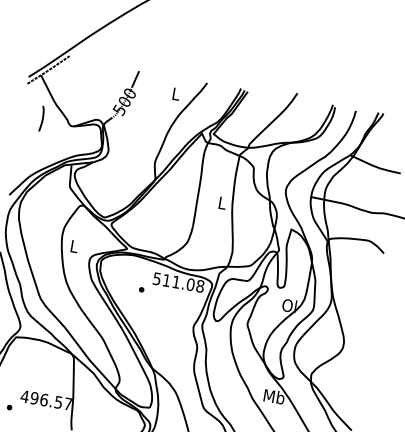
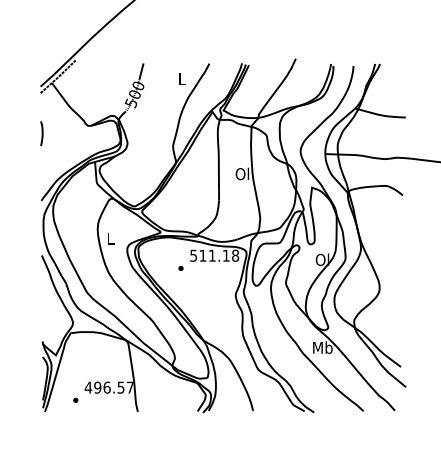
line: (41, 118) -> (41, 133), moved
text: (221, 202) -> (241, 173), L -> Ol
text: (189, 284) -> (225, 255), 511.08 -> 511.18

